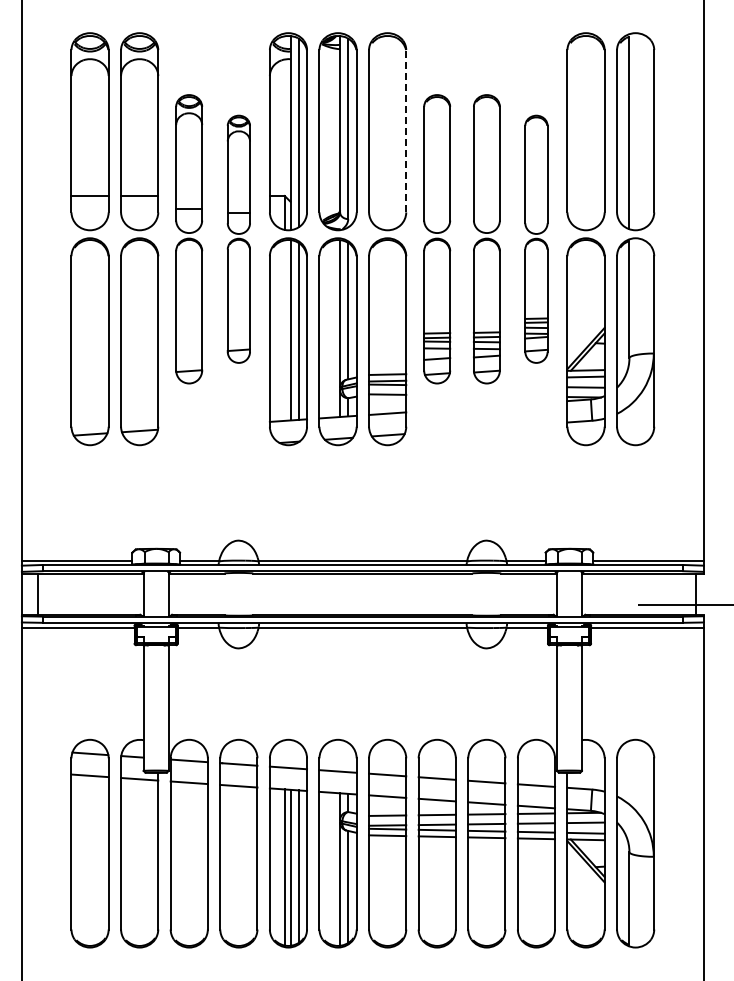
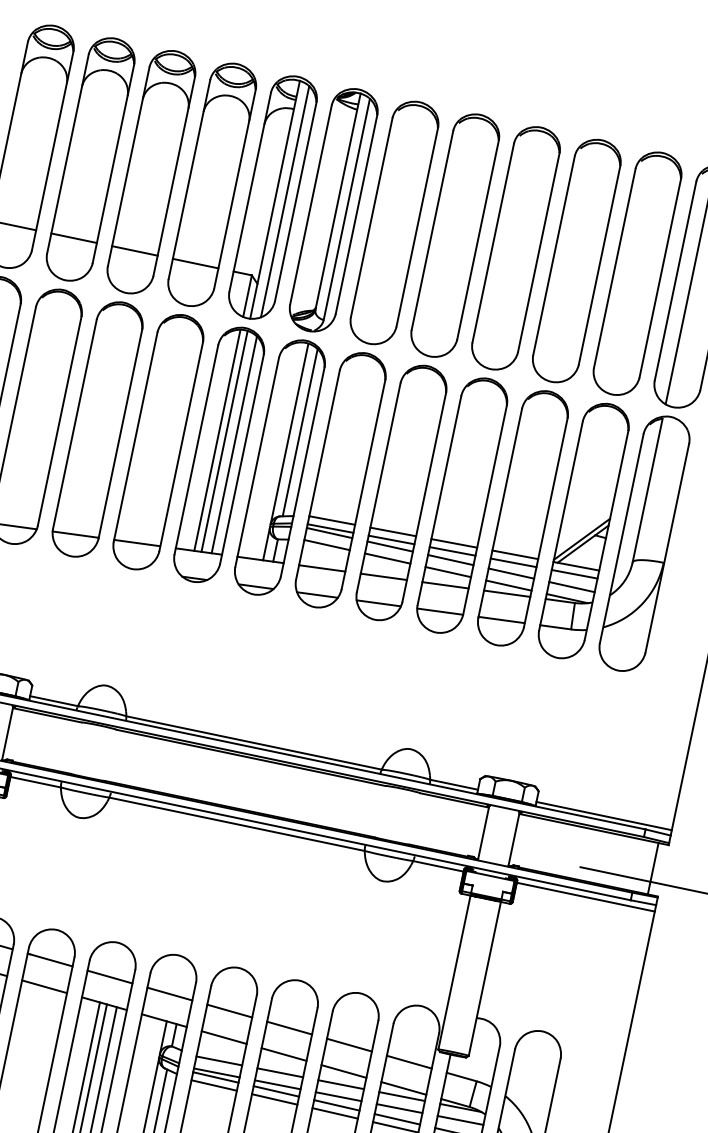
line: (406, 130) -> (417, 226), dashed -> solid
part: (188, 239) -> (122, 304), size x1.43
part: (238, 239) -> (184, 316), size x1.67
part: (436, 239) -> (426, 367), size x1.43
part: (486, 239) -> (487, 380), size x1.43
part: (536, 239) -> (549, 393), size x1.67
line: (284, 330) -> (217, 440), added

